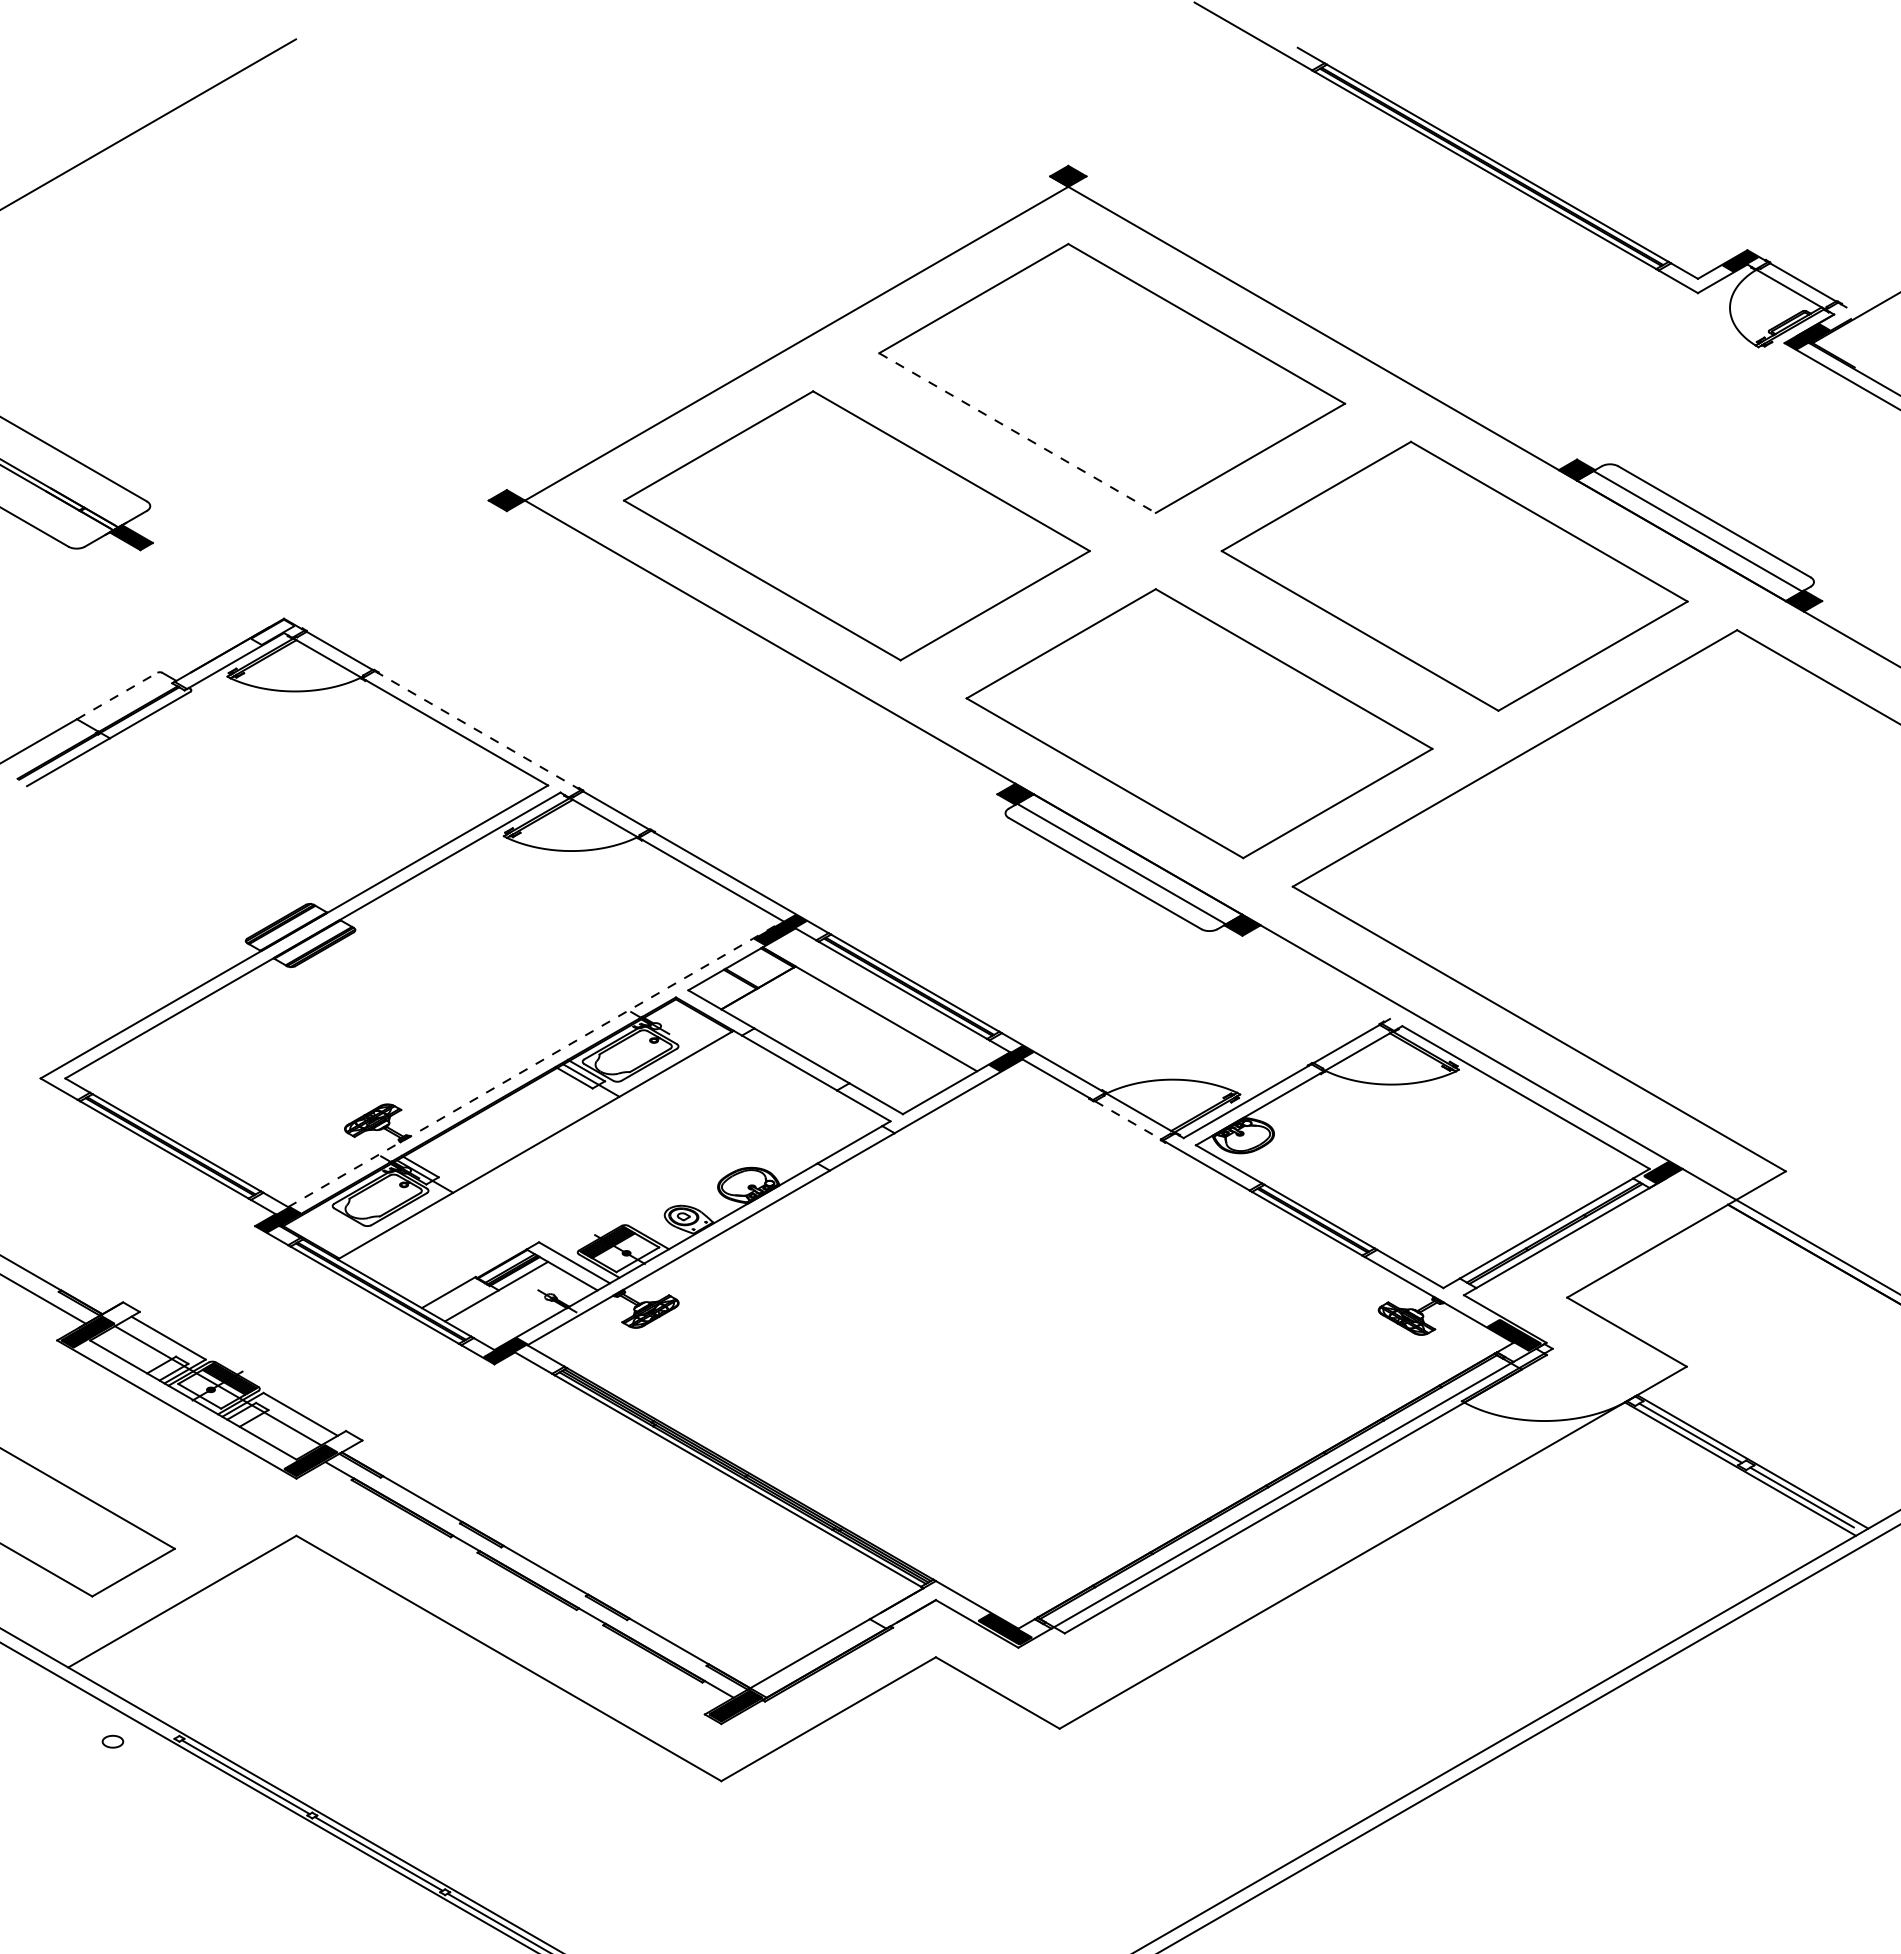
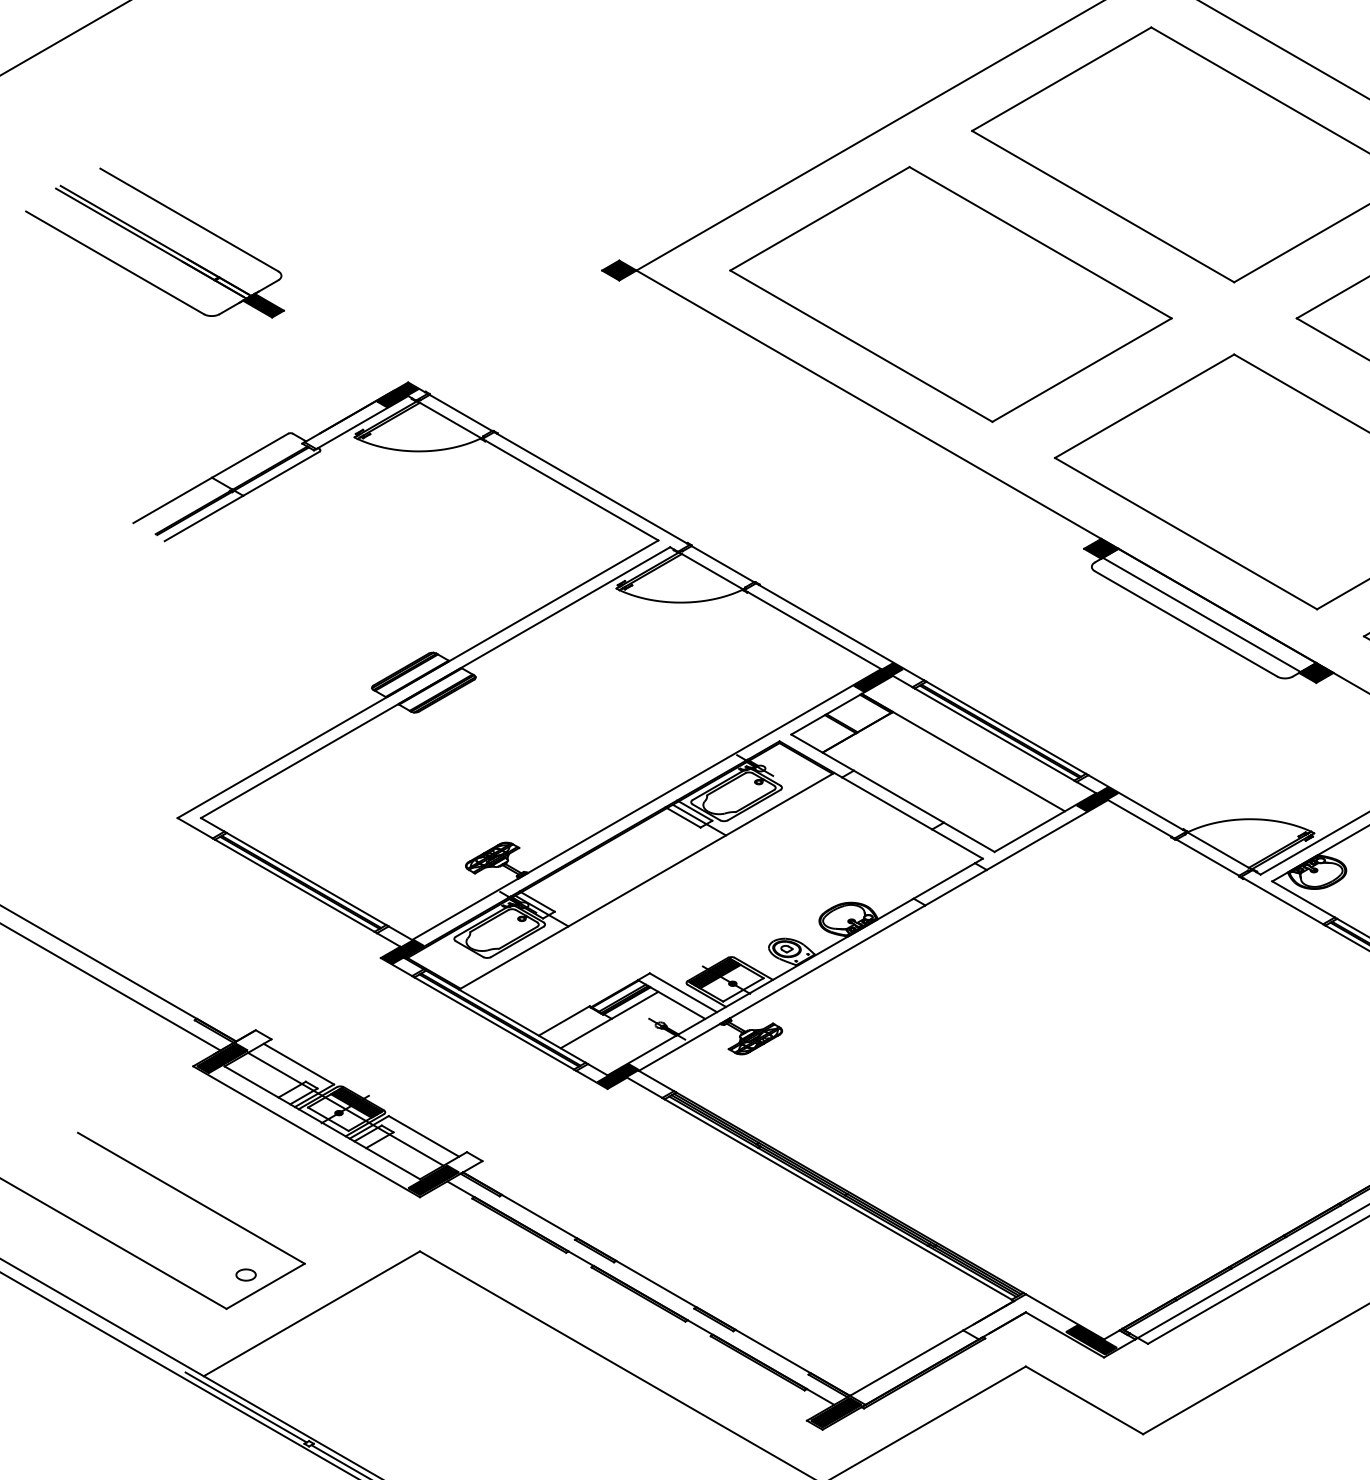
line: (1017, 433) -> (1103, 206), dashed -> solid
fill: (272, 631) -> (397, 394), added
line: (117, 695) -> (250, 455), dashed -> solid
line: (478, 730) -> (592, 488), dashed -> solid
line: (535, 1064) -> (646, 804), dashed -> solid
line: (1128, 1120) -> (1208, 857), dashed -> solid
line: (112, 1700) -> (245, 1407), added
part: (112, 1741) -> (245, 1274), moved

